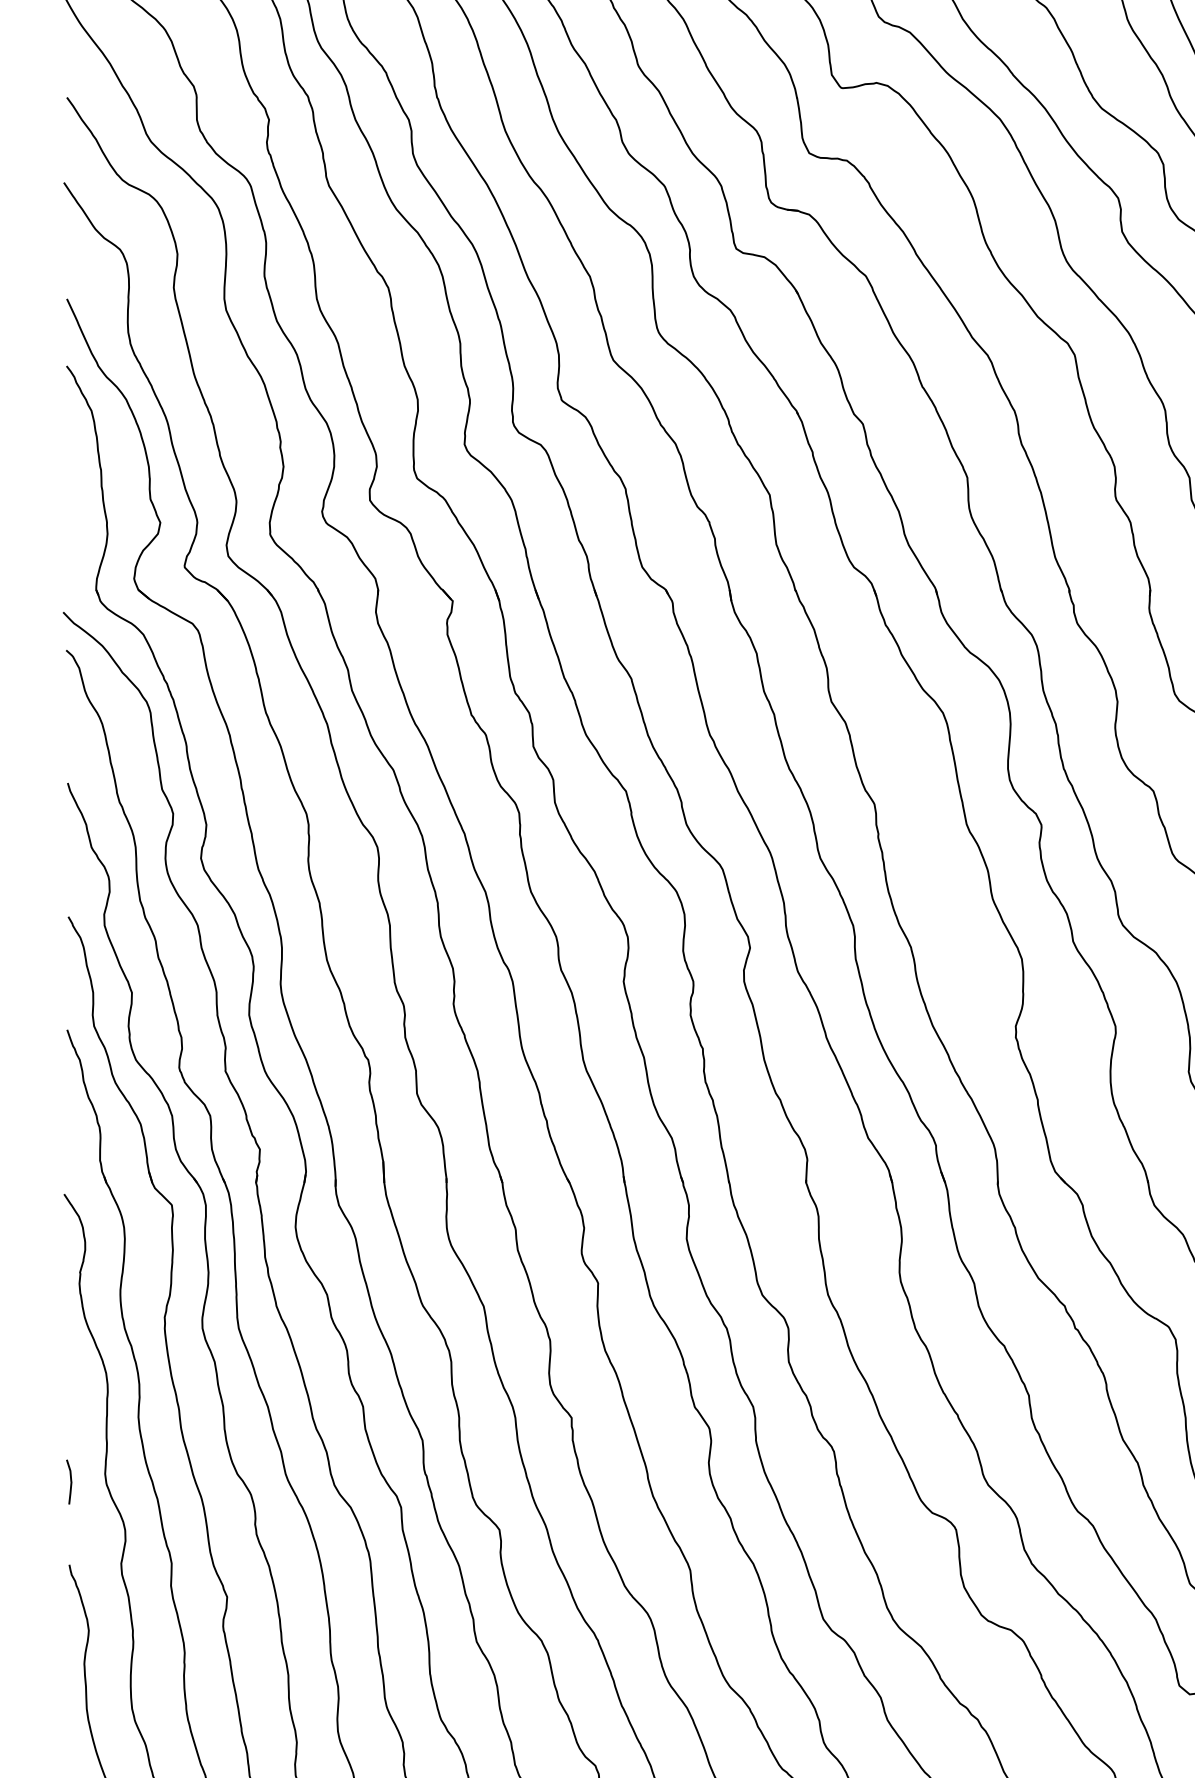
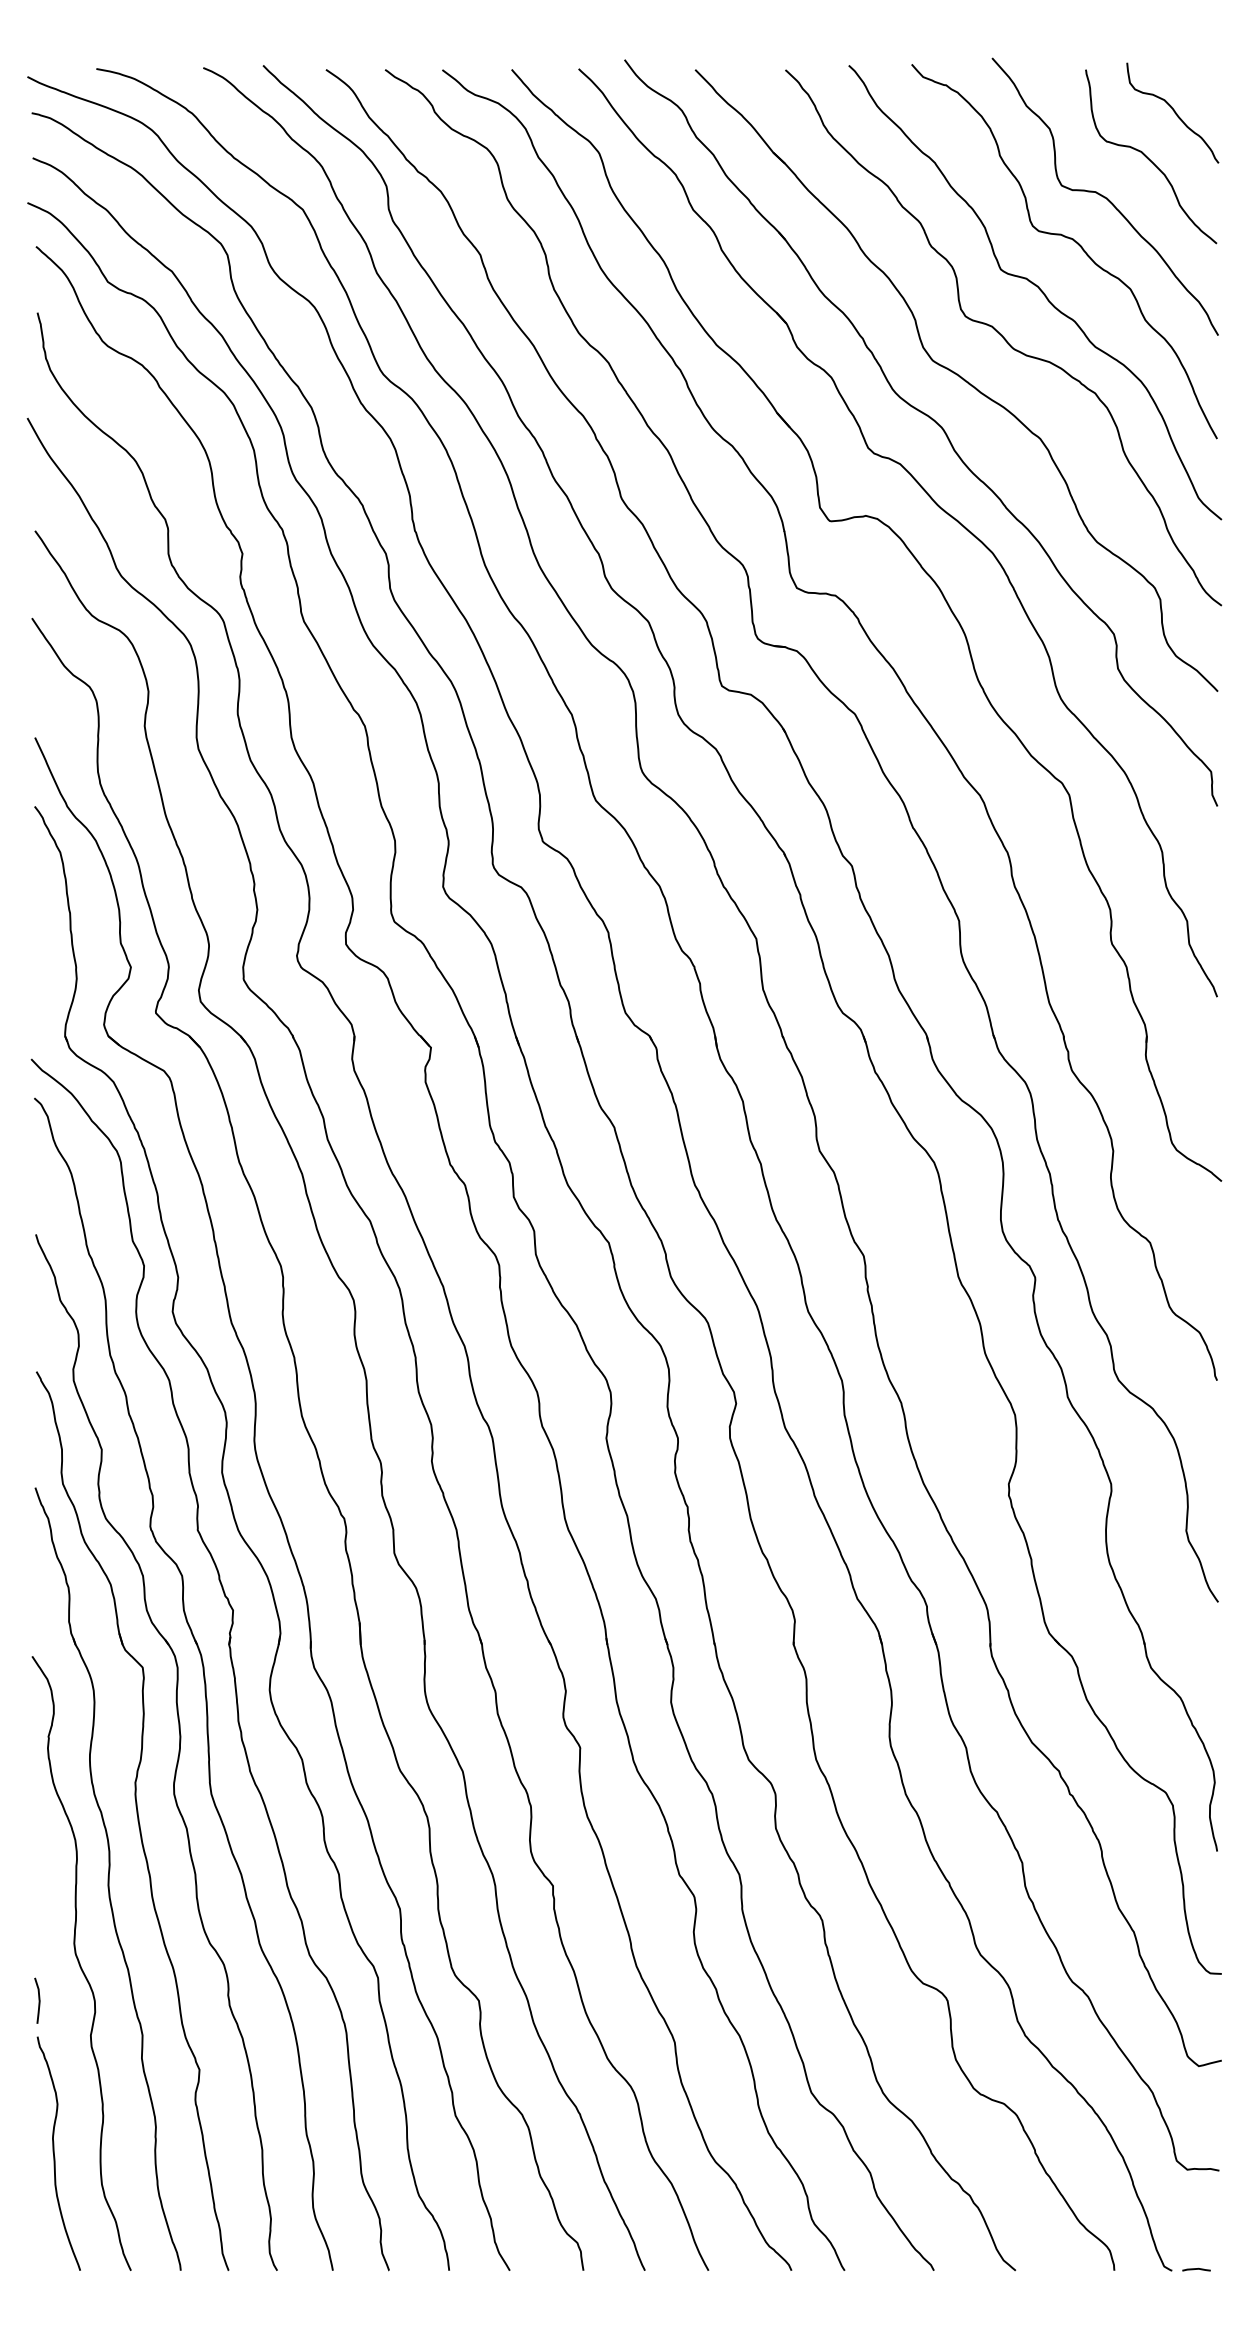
curve: (70, 1481) -> (38, 2000), moved

